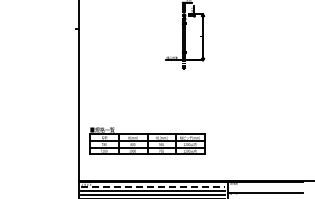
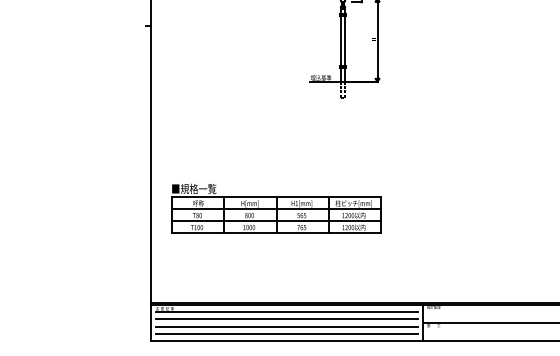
part: (147, 140) -> (276, 208), moved
line: (153, 186) -> (287, 311), dashed -> solid

